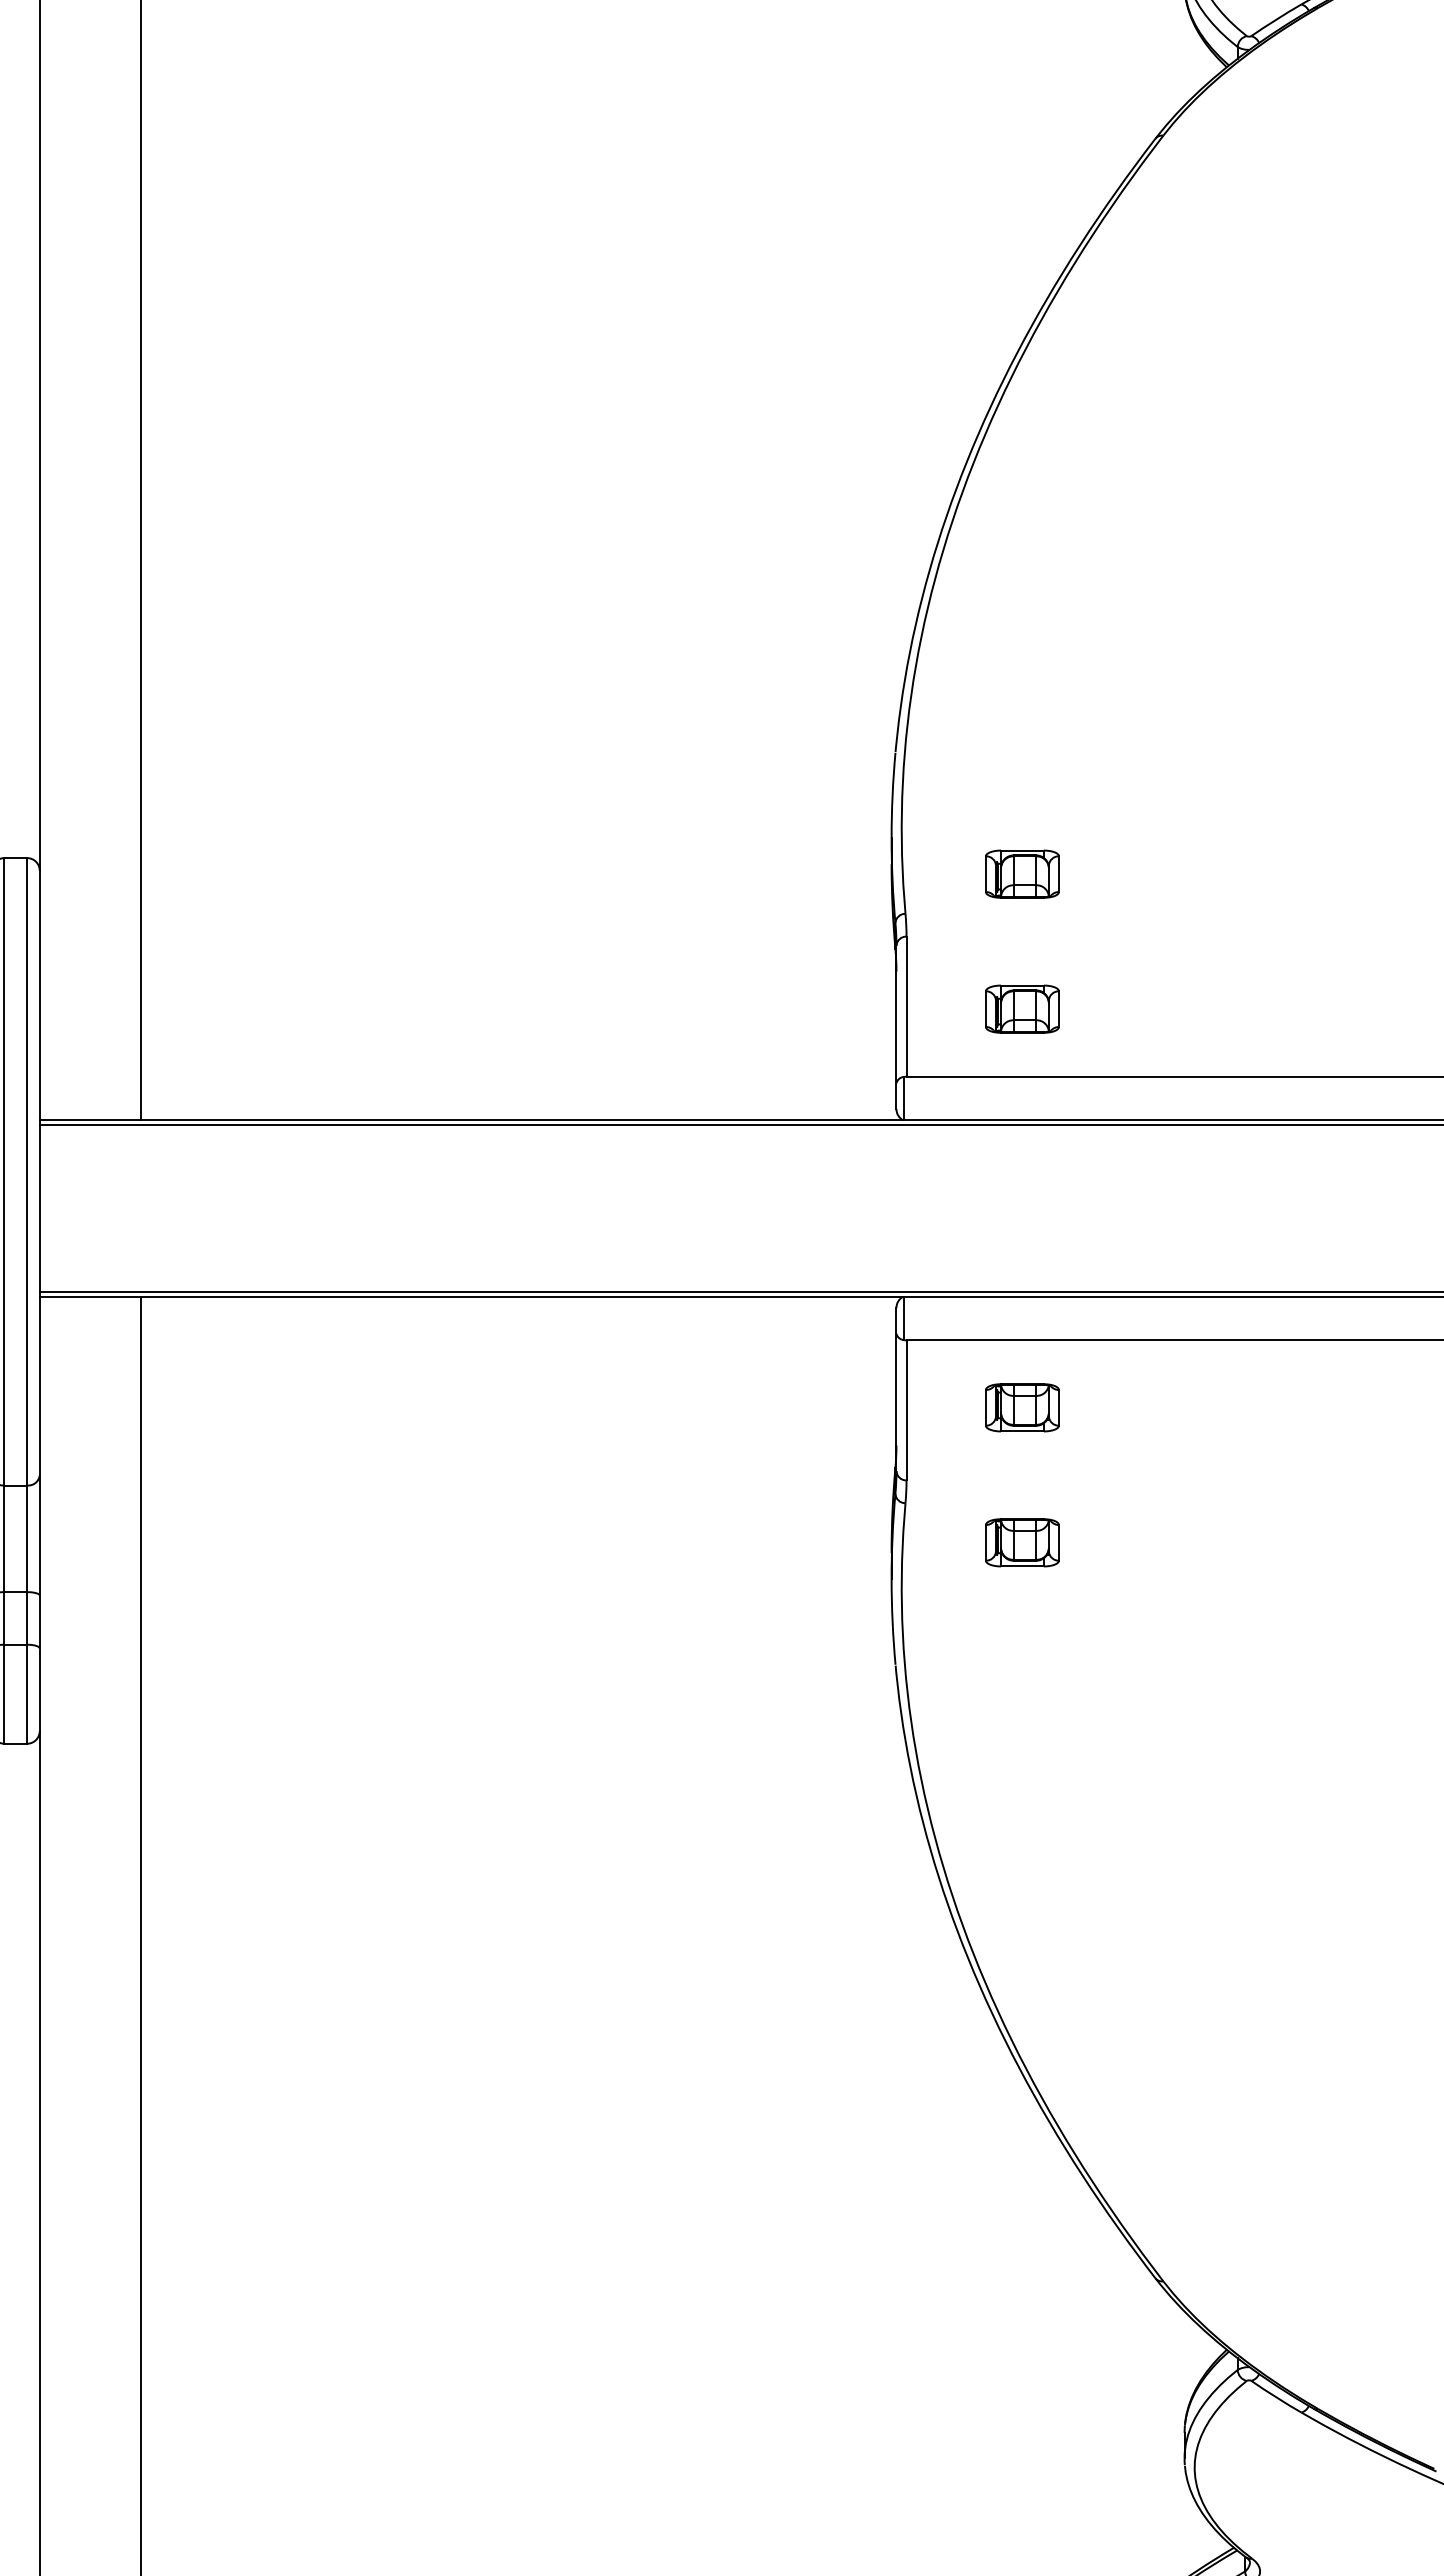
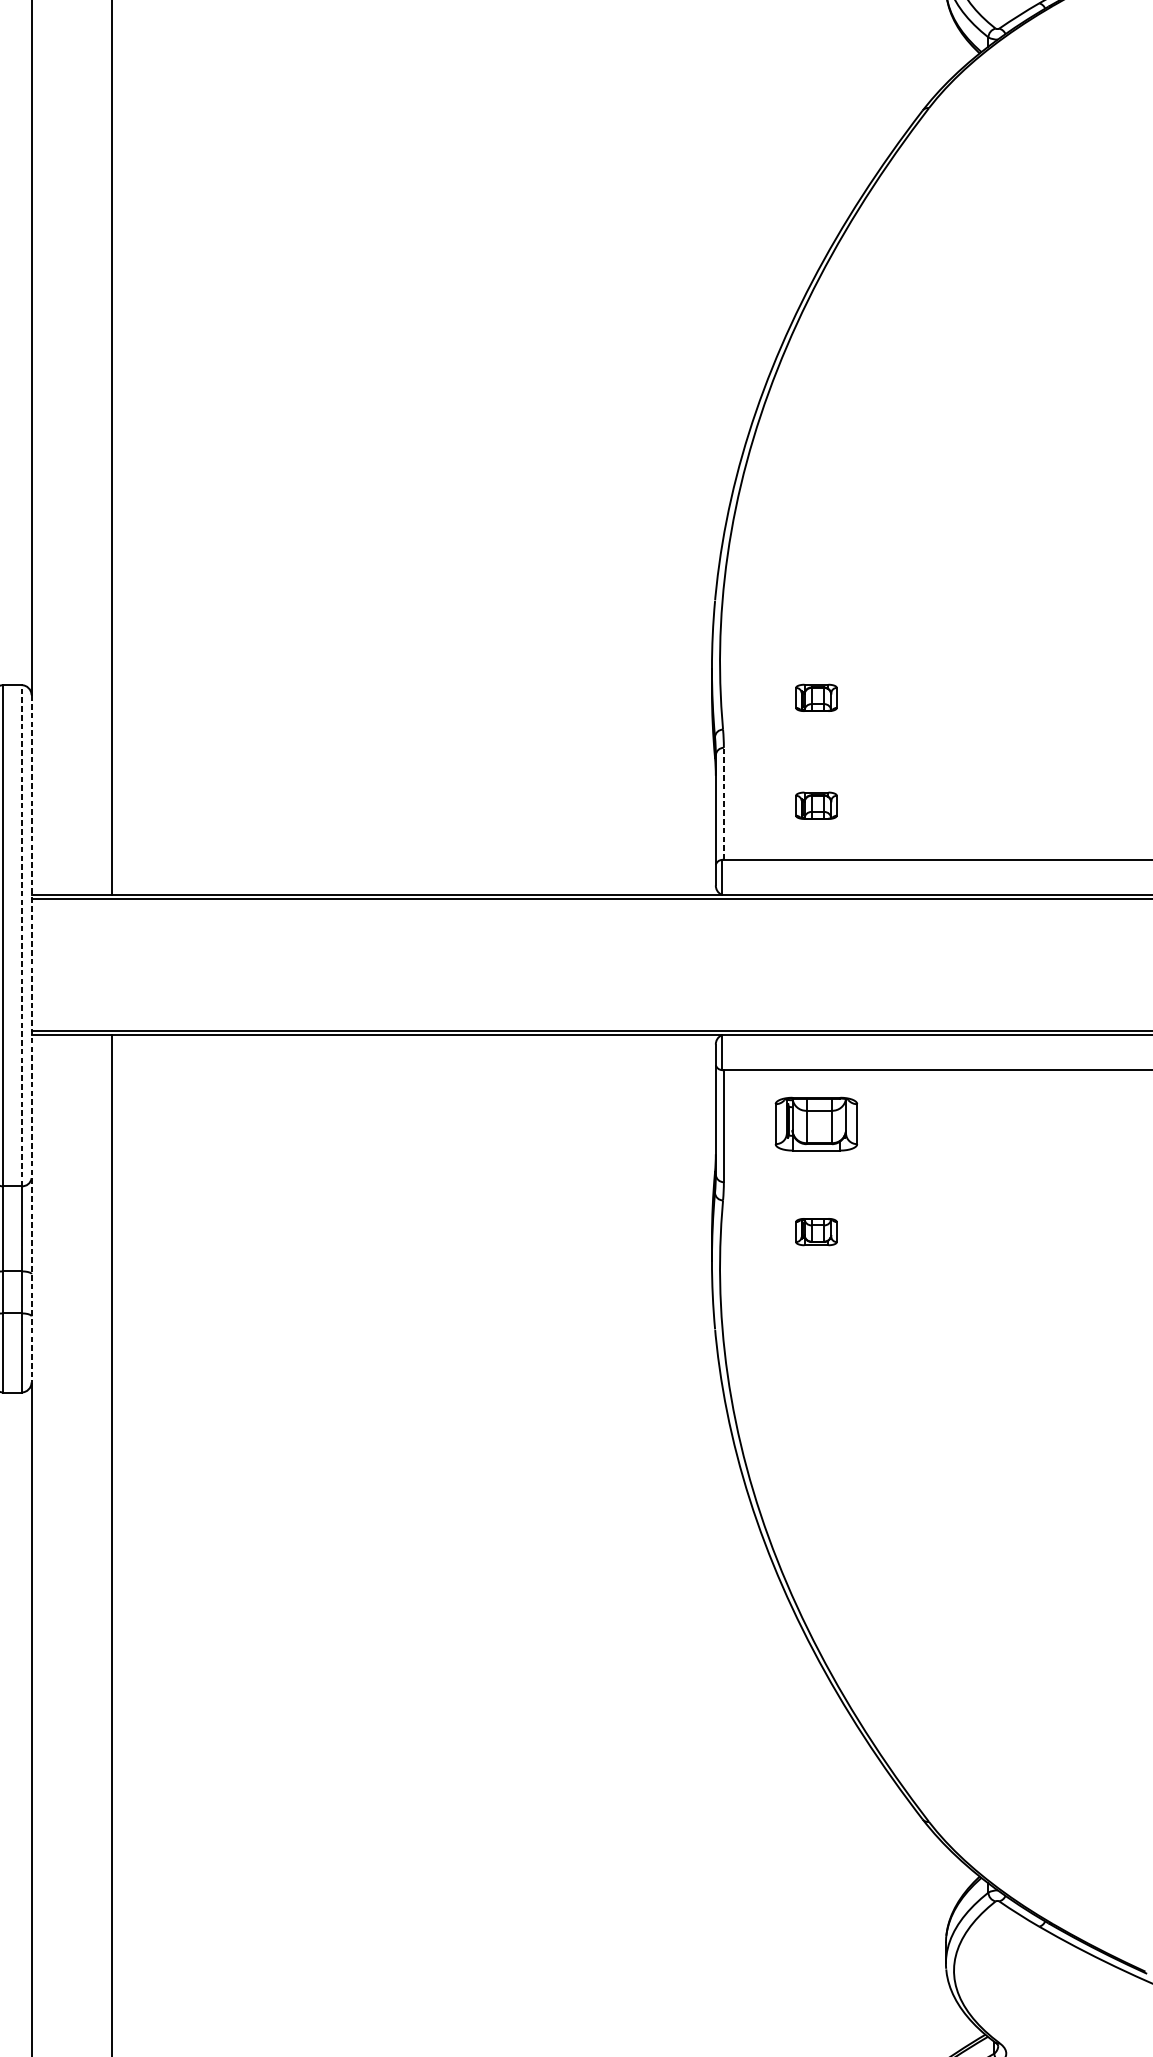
part: (1022, 873) -> (816, 697), size x0.7
line: (906, 1006) -> (723, 803), solid -> dashed
part: (1022, 1008) -> (816, 805), size x0.7
line: (27, 1171) -> (21, 935), solid -> dashed
line: (39, 1301) -> (31, 1039), solid -> dashed
part: (1022, 1407) -> (816, 1123), size x1.4
part: (1022, 1542) -> (816, 1231), size x0.7

